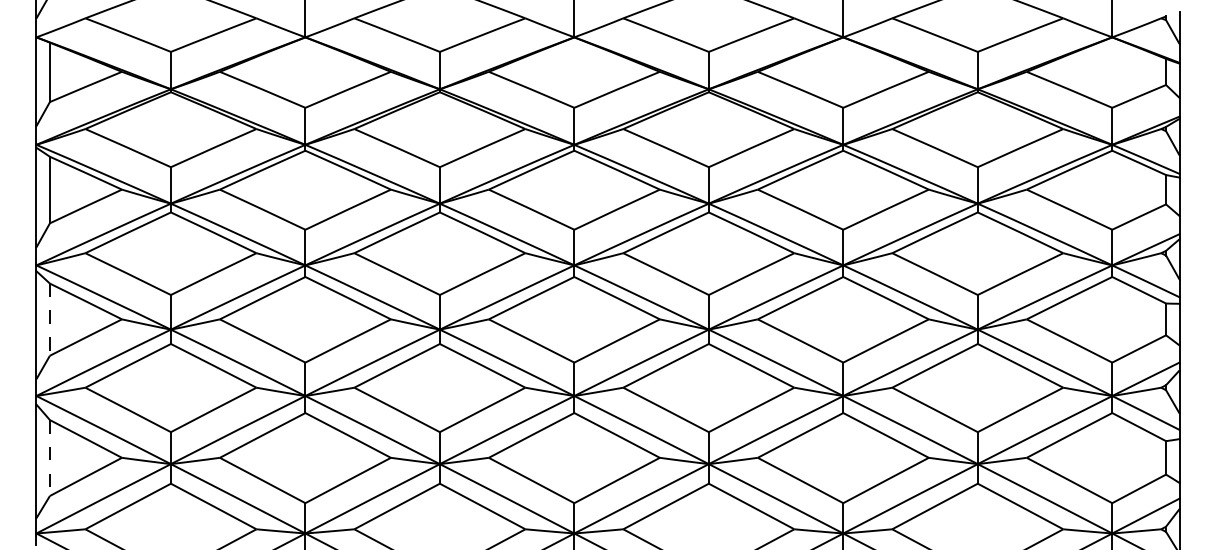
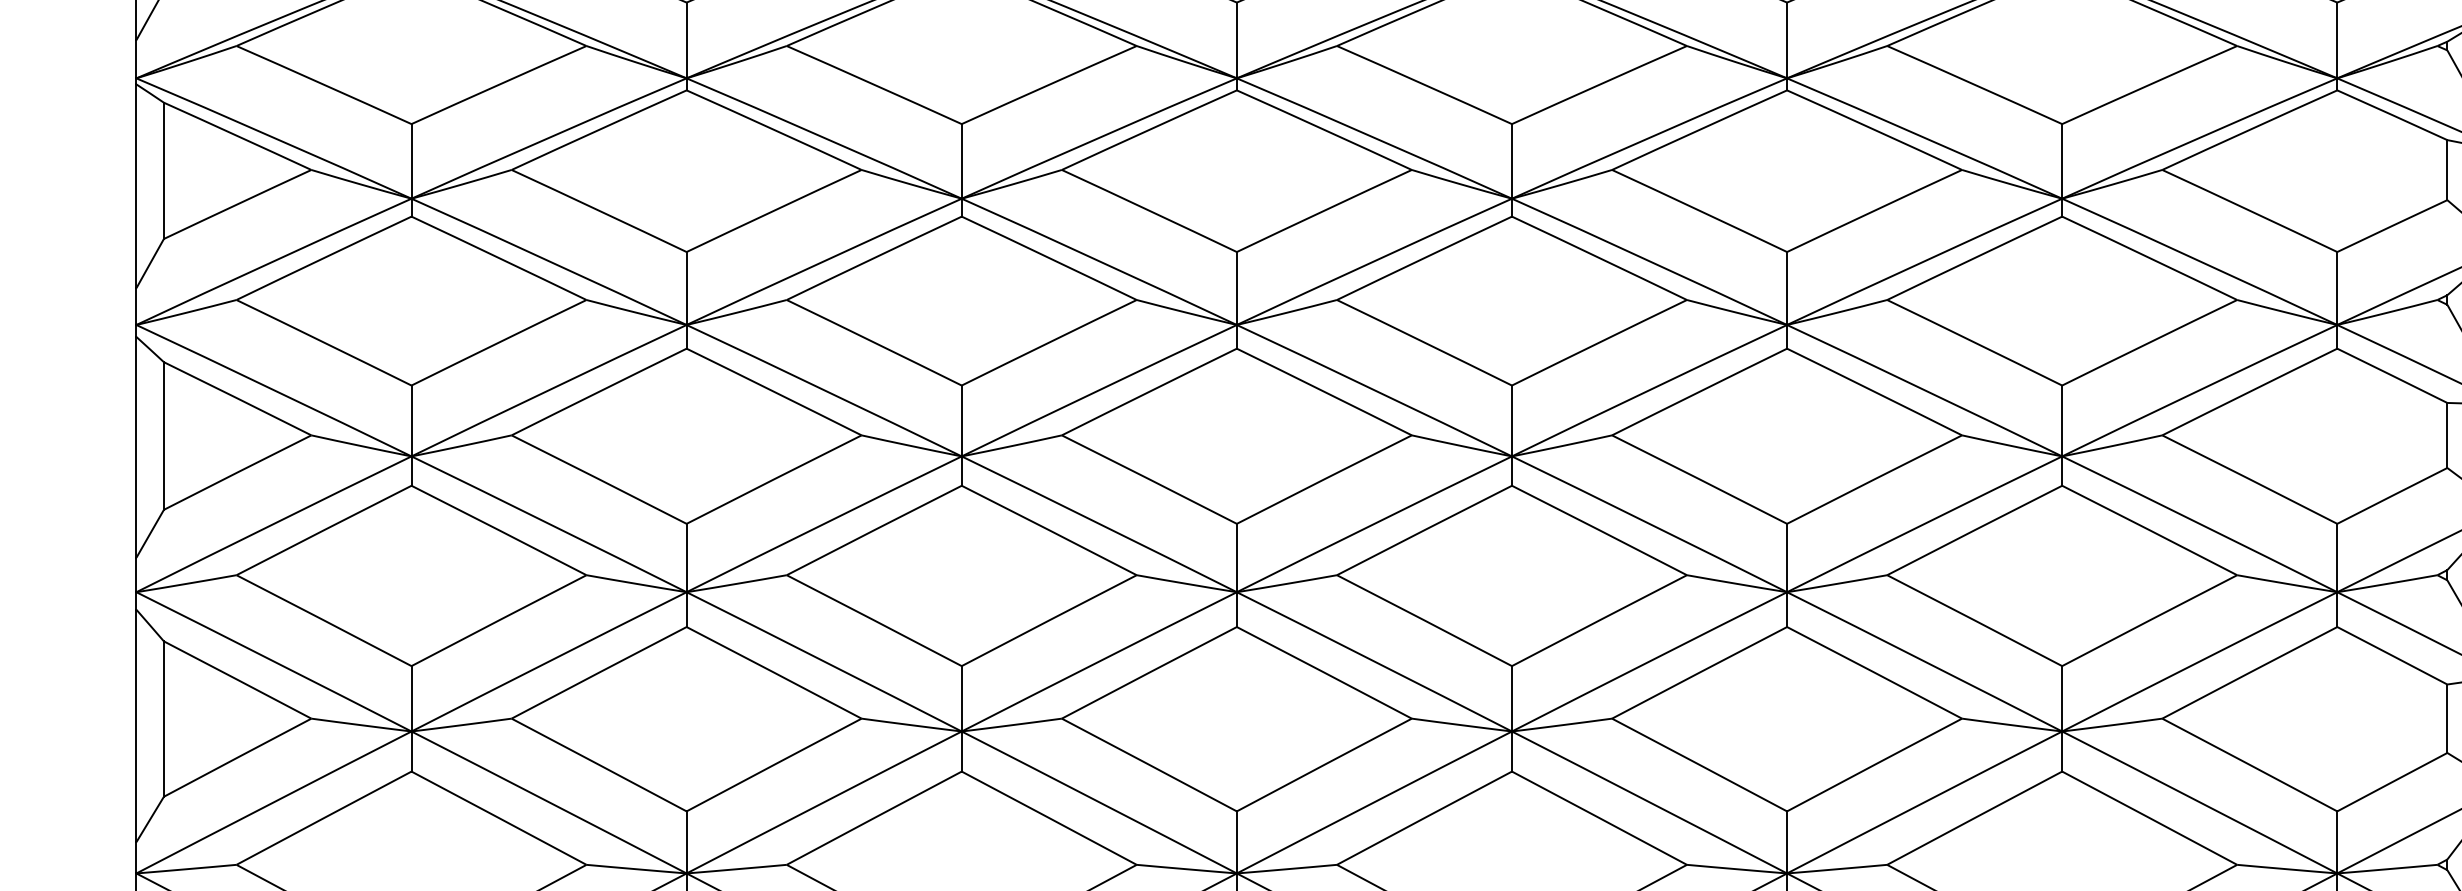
line: (49, 320) -> (163, 437), dashed -> solid
line: (49, 458) -> (163, 720), dashed -> solid

